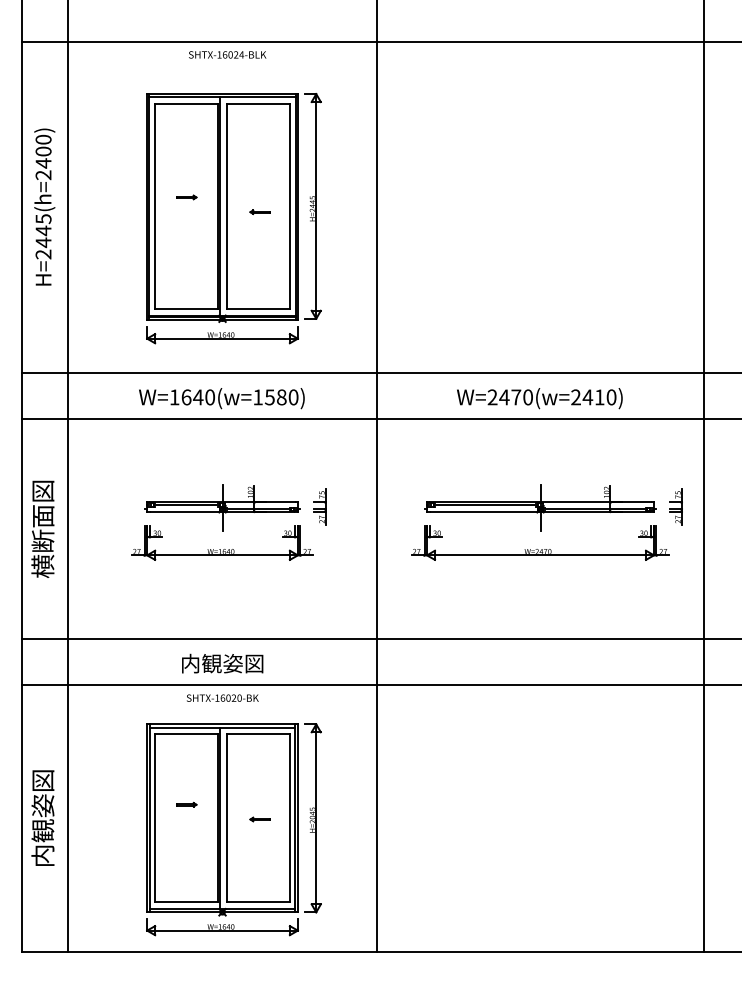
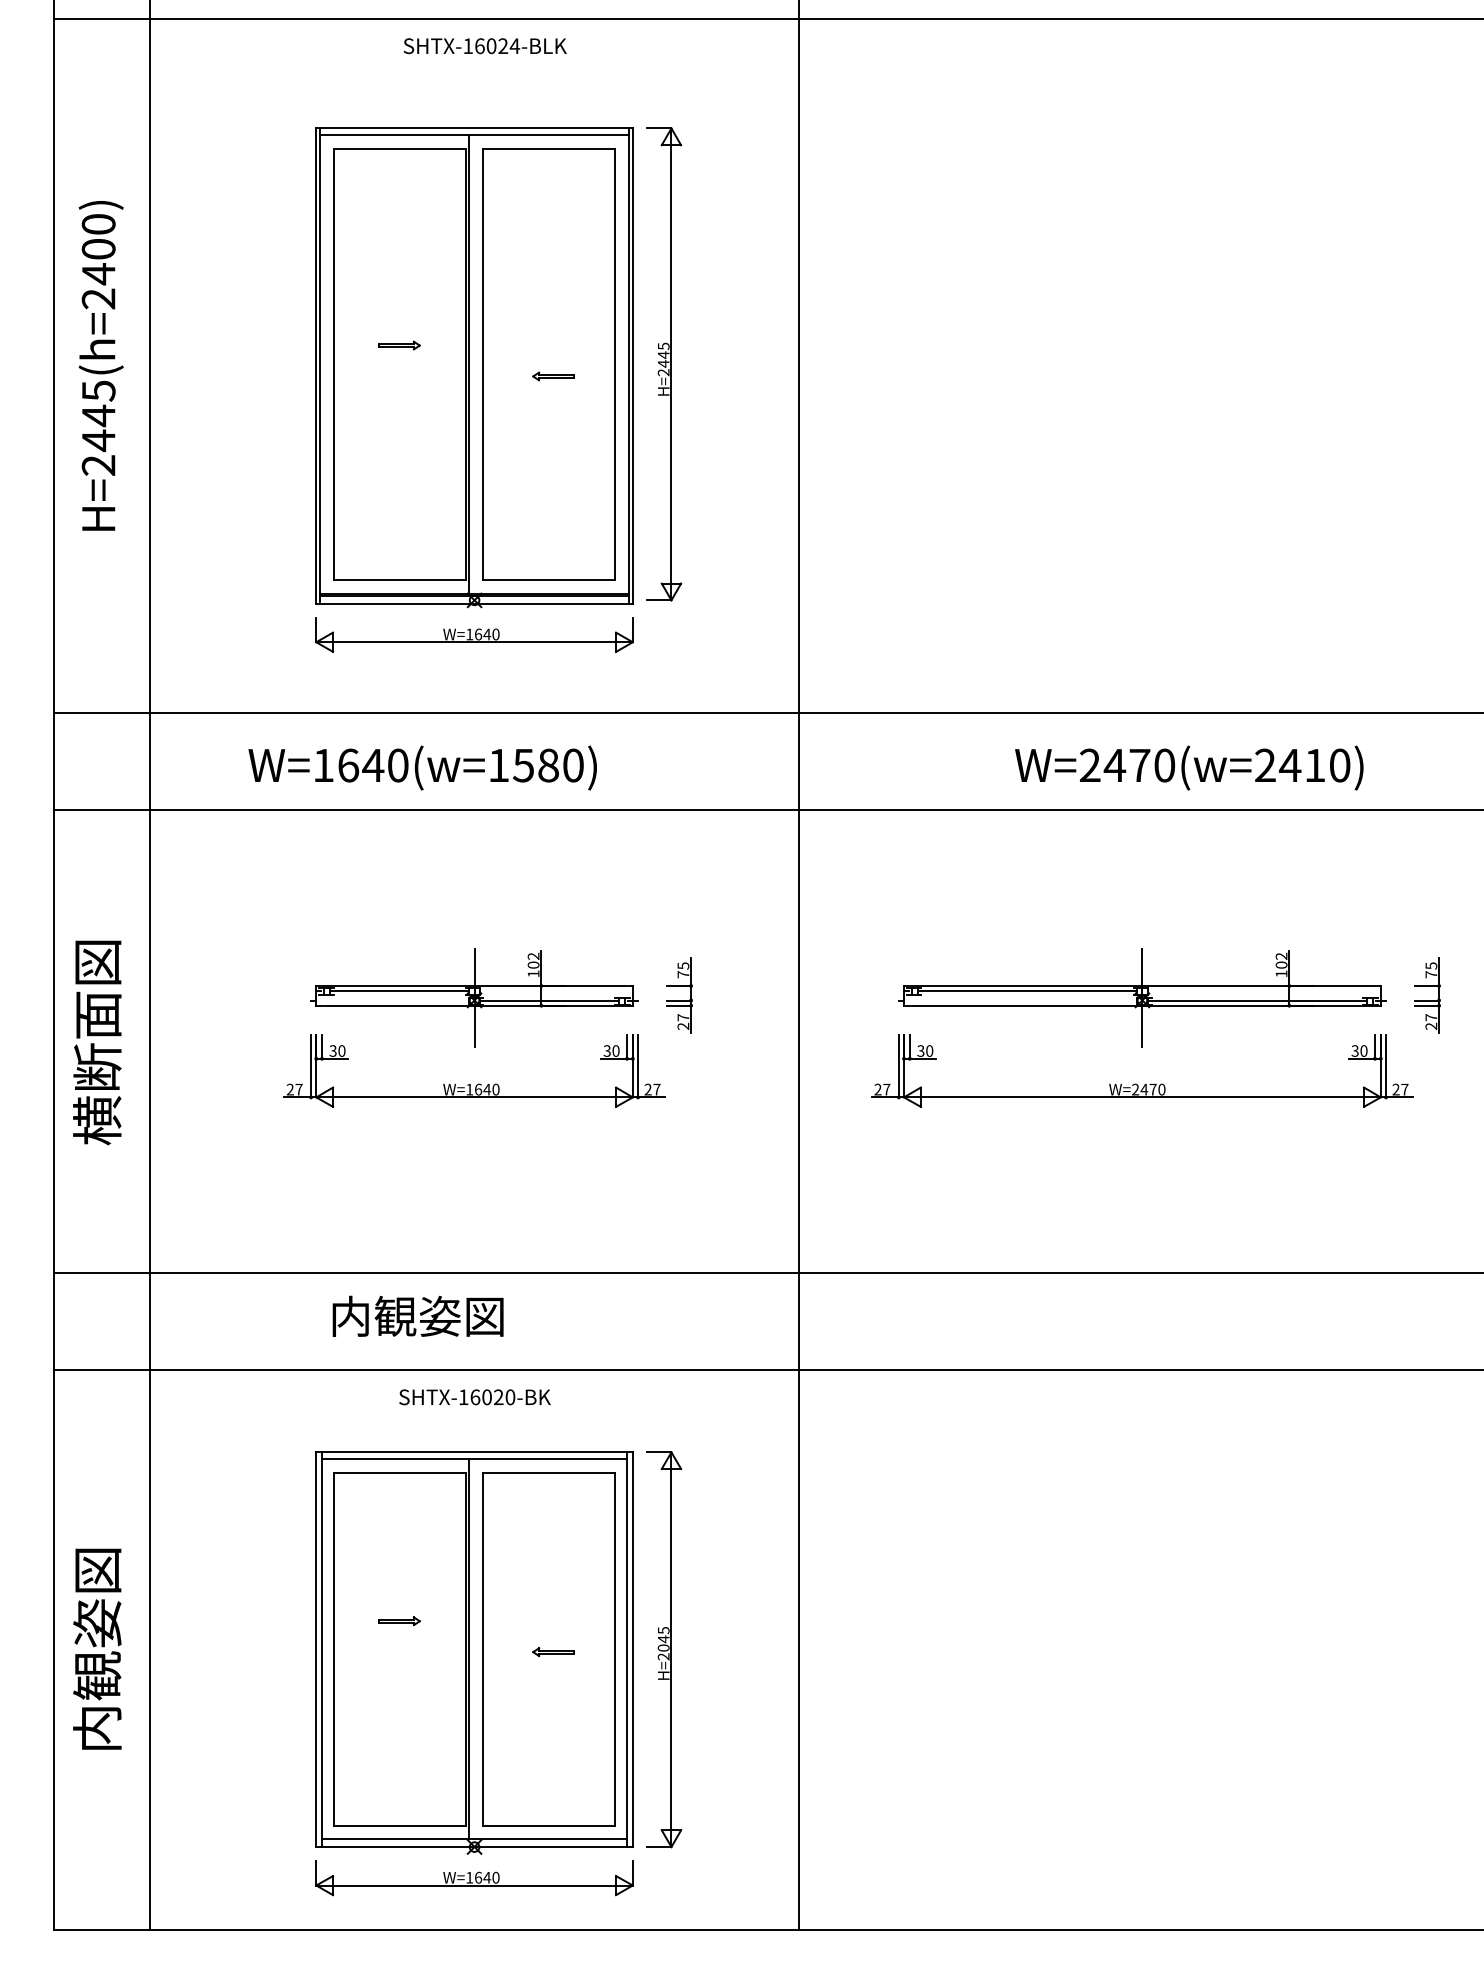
text: (221, 398) -> (421, 767), moved
text: (539, 398) -> (1188, 767), moved
text: (222, 663) -> (417, 1316), moved

